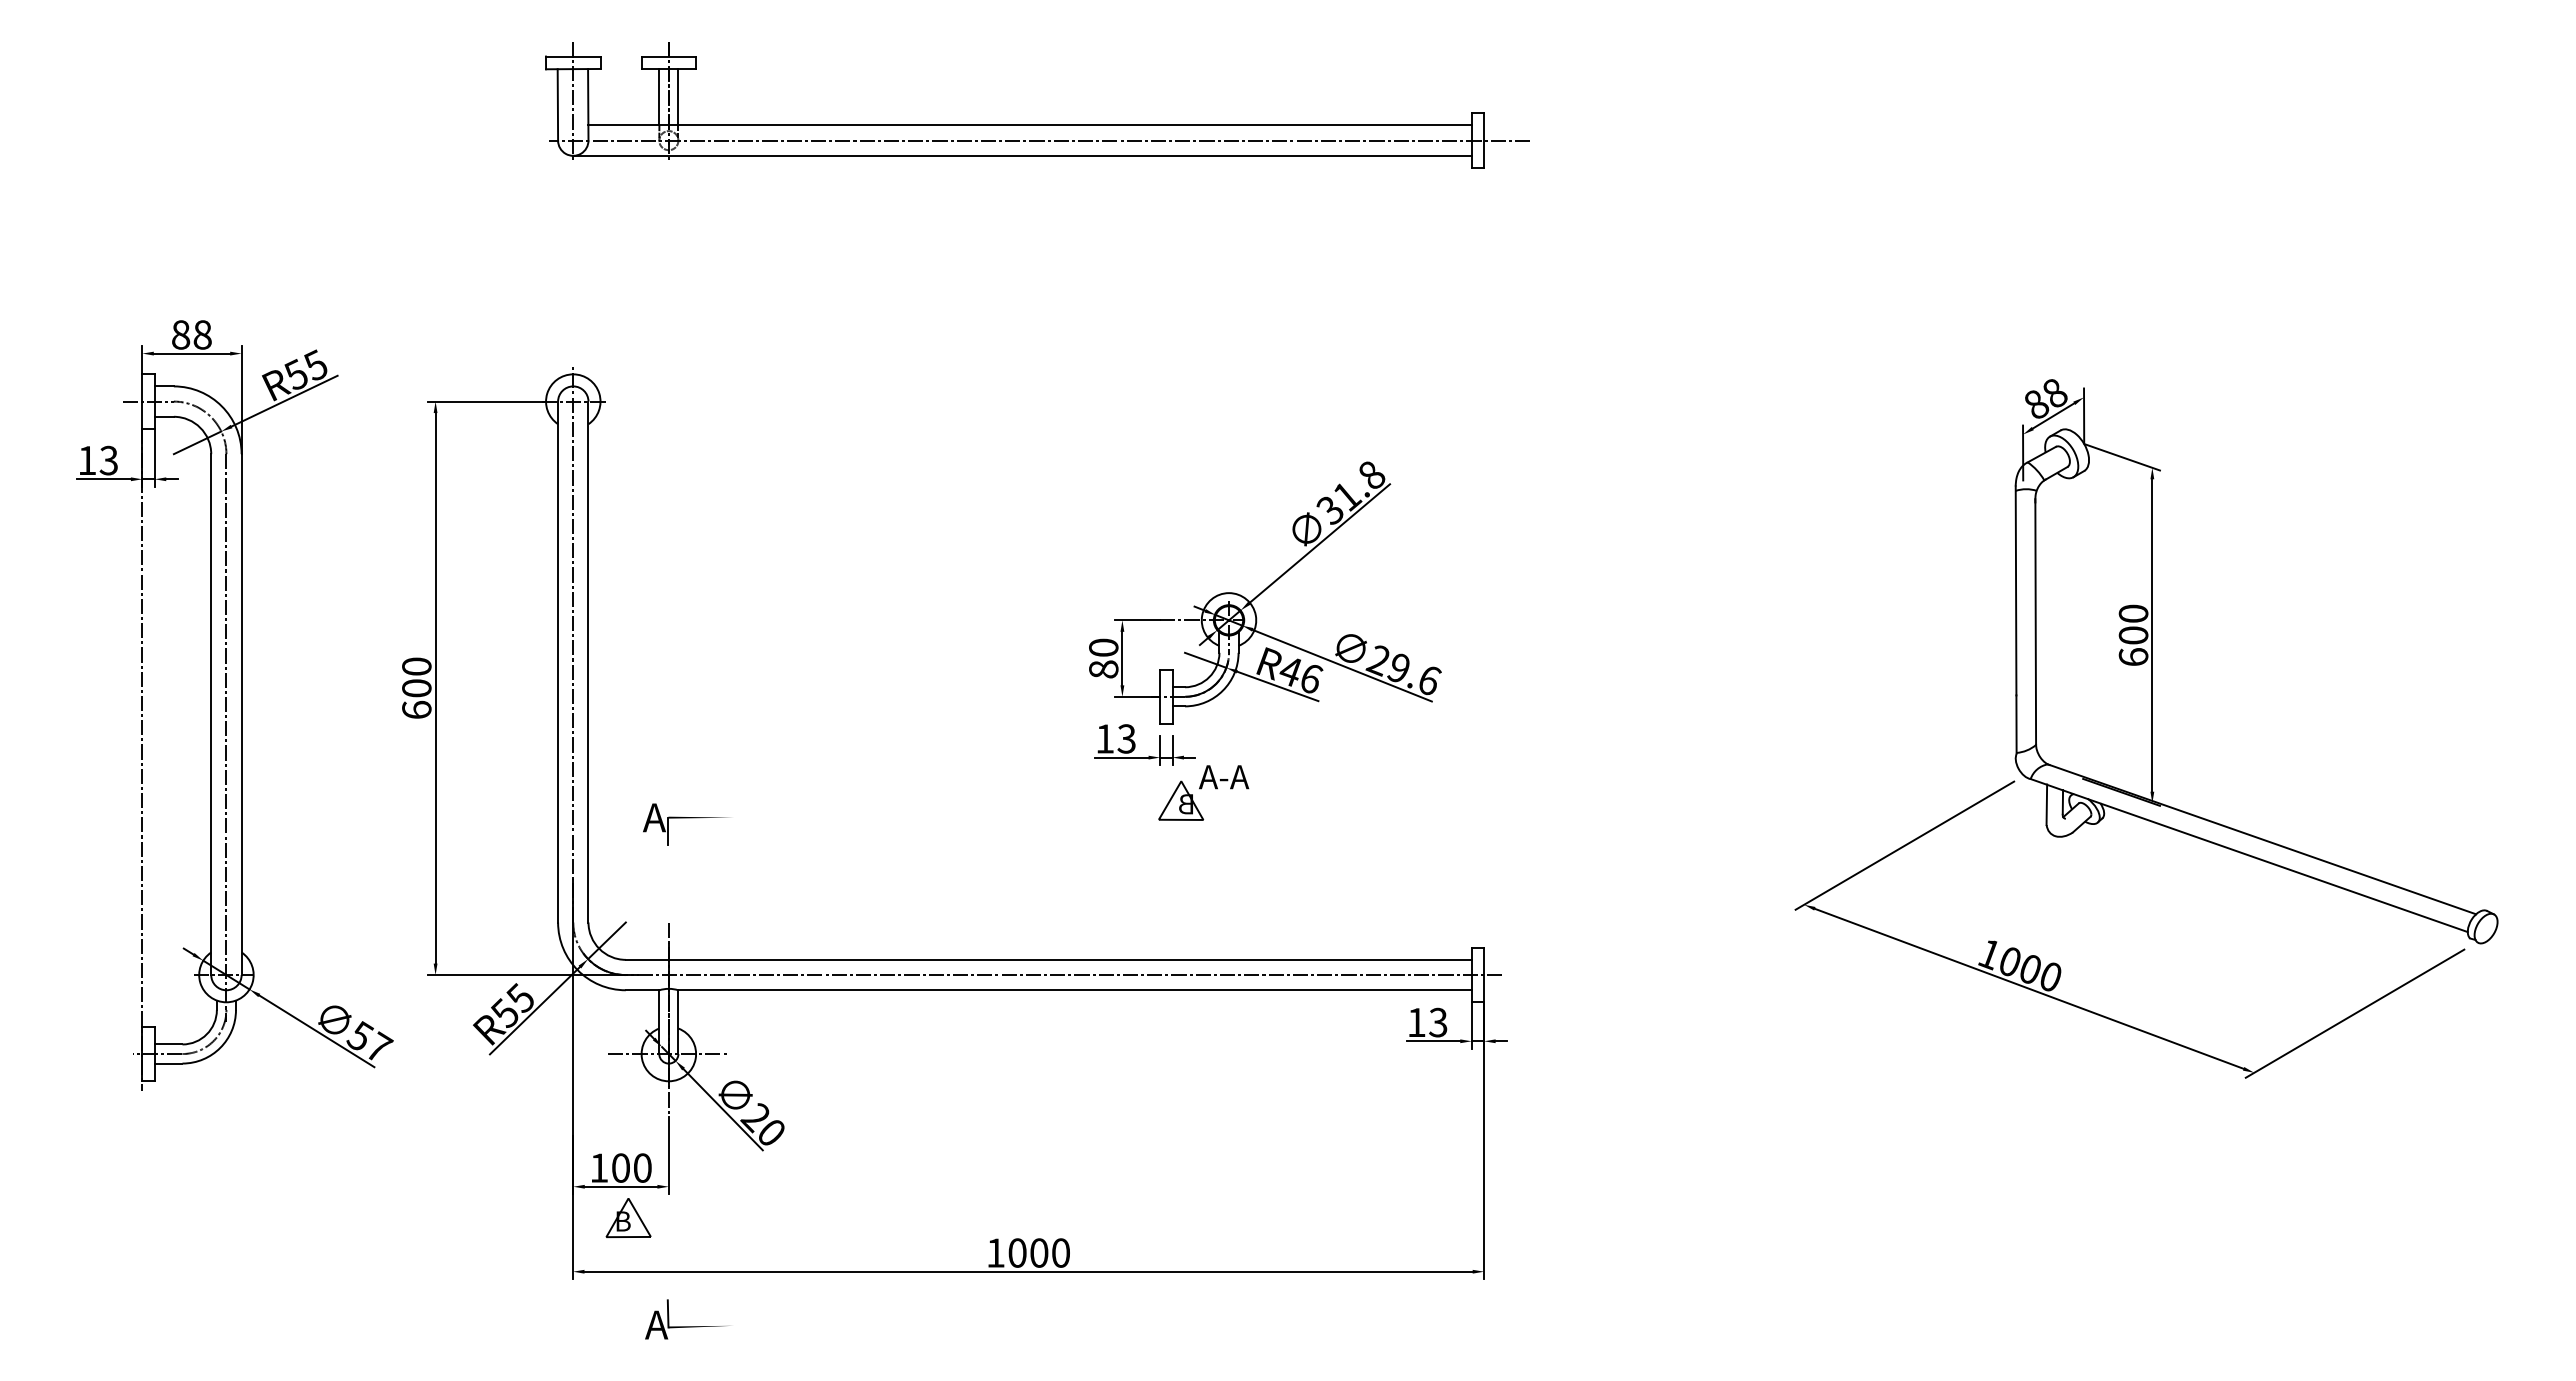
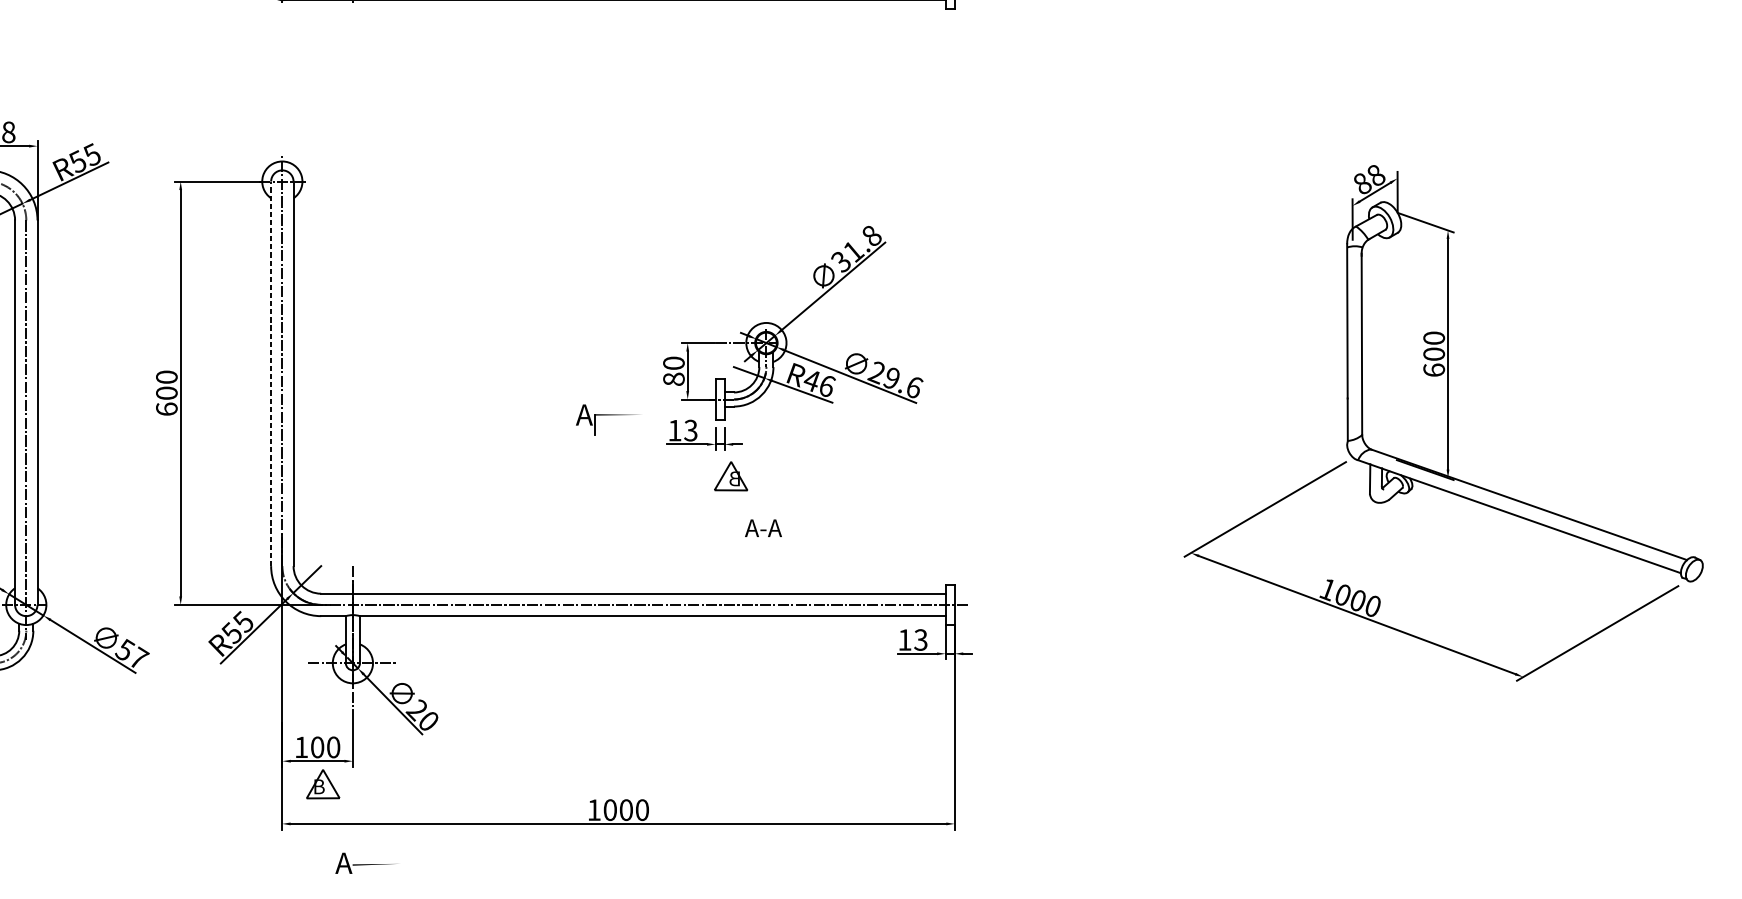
line: (558, 661) -> (271, 373), solid -> dashed
text: (1224, 777) -> (763, 528), moved
part: (686, 824) -> (608, 419), moved
line: (667, 1313) -> (351, 854), removed

